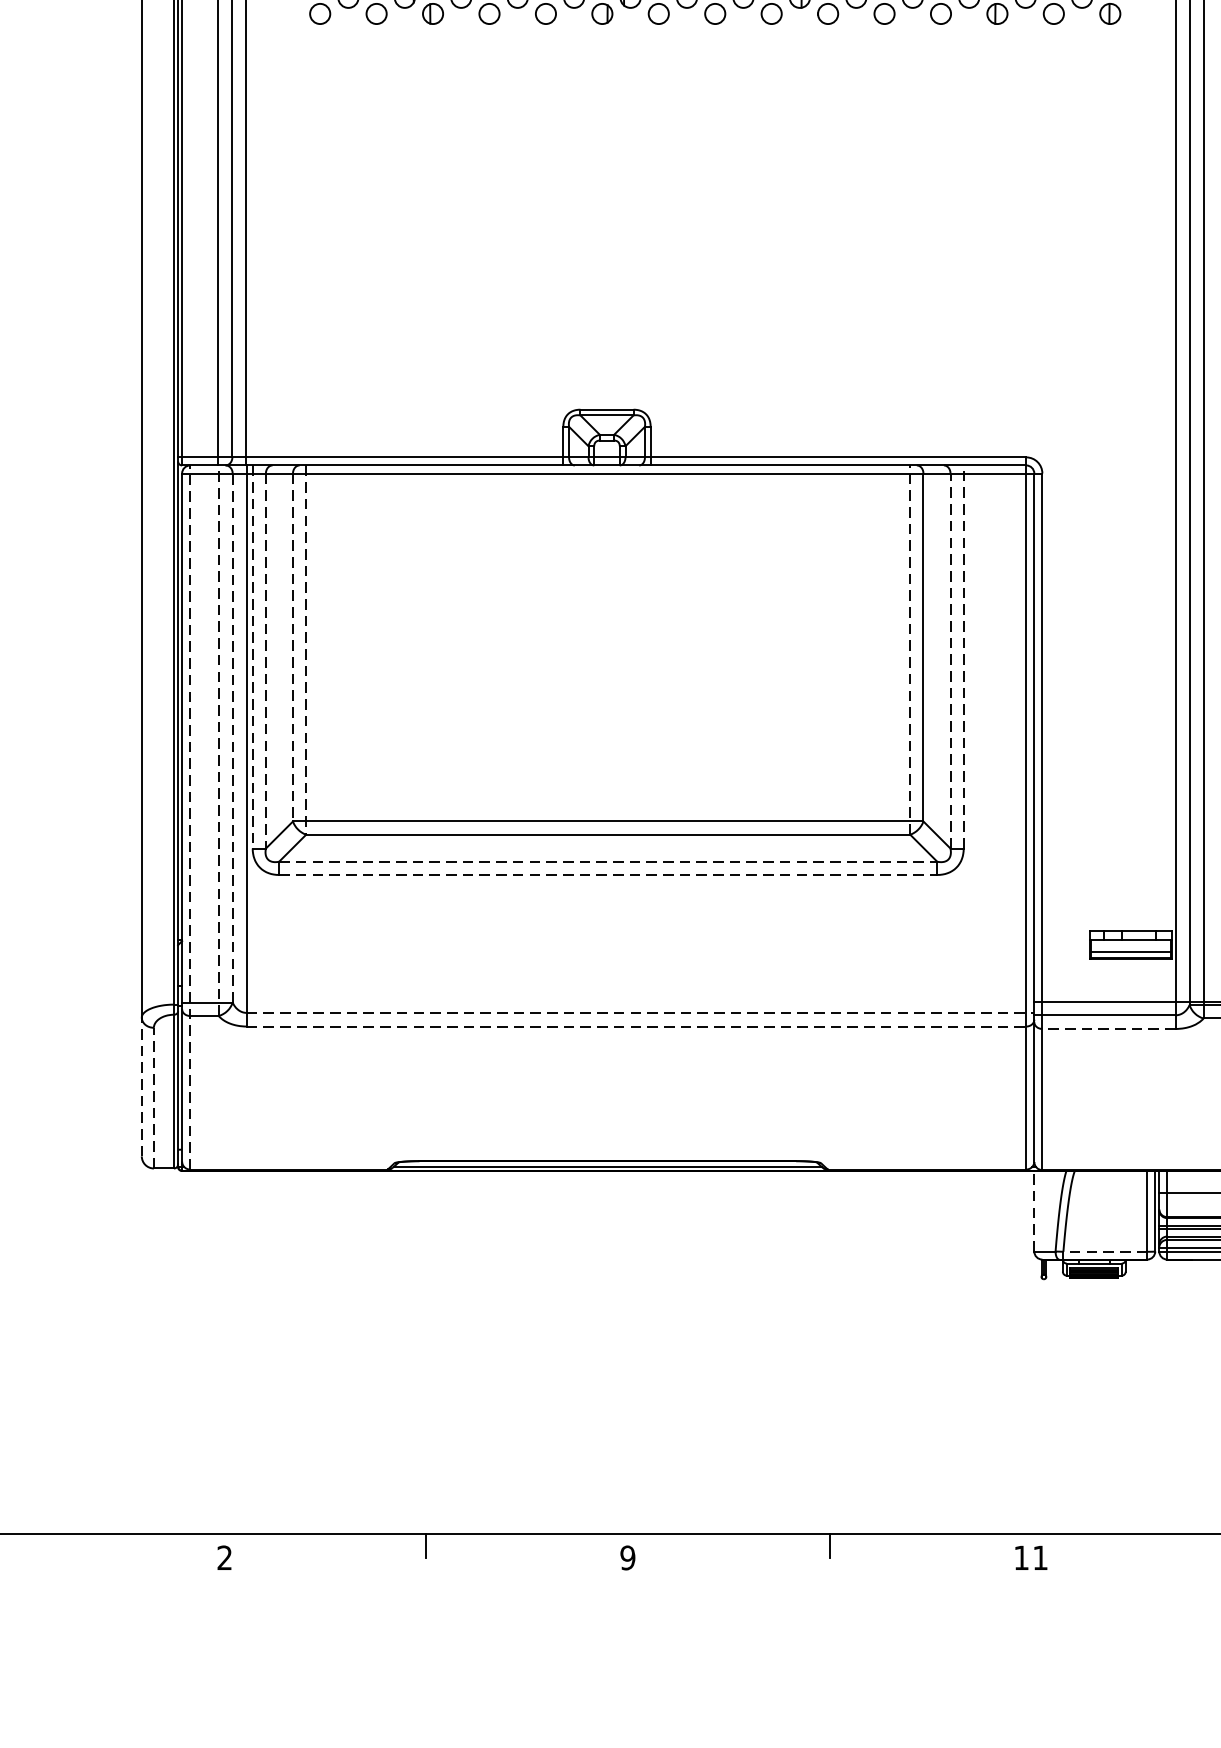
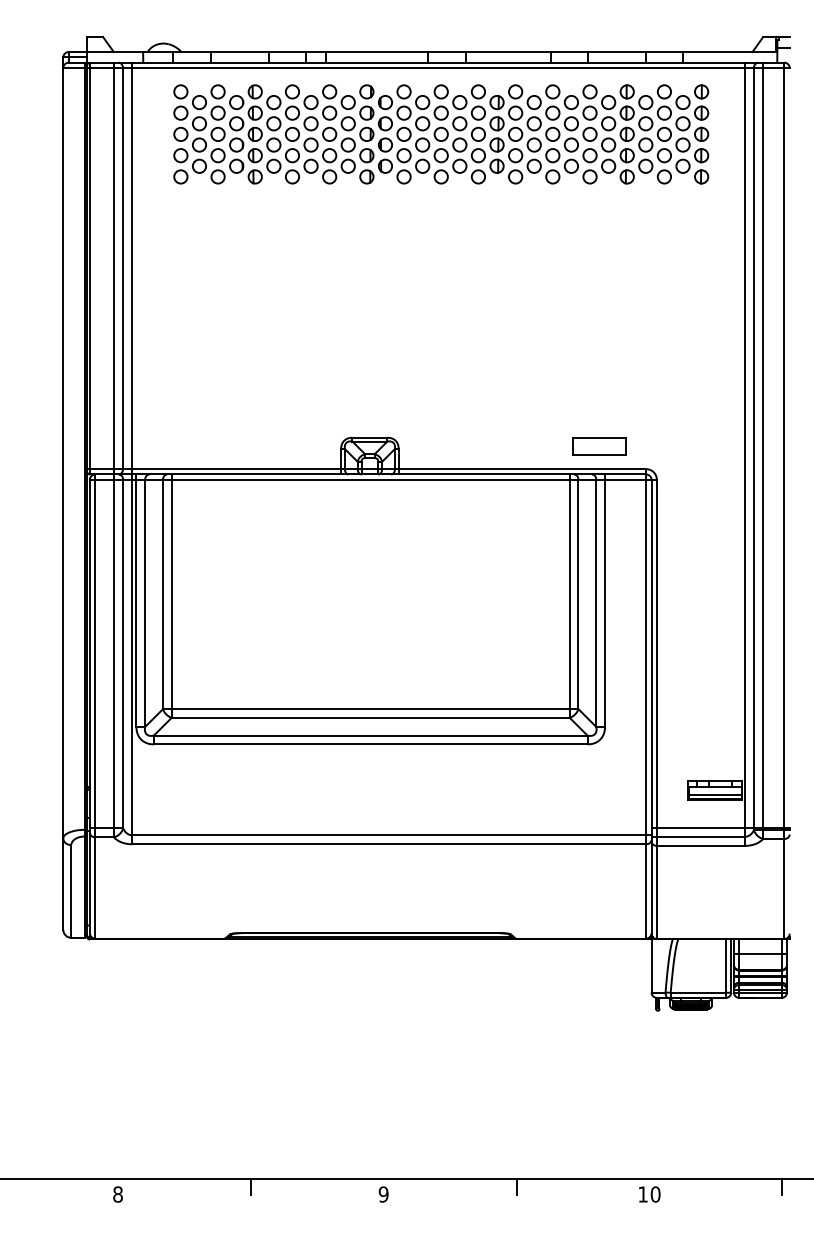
part: (955, 422) -> (599, 446), added
line: (292, 647) -> (162, 594), dashed -> solid
line: (305, 650) -> (171, 596), dashed -> solid
line: (909, 650) -> (569, 596), dashed -> solid
line: (964, 656) -> (605, 600), dashed -> solid
line: (252, 658) -> (136, 601), dashed -> solid
line: (266, 661) -> (145, 603), dashed -> solid
line: (950, 661) -> (596, 603), dashed -> solid
line: (233, 737) -> (123, 653), dashed -> solid
line: (219, 740) -> (114, 655), dashed -> solid
line: (190, 817) -> (95, 706), dashed -> solid
line: (607, 861) -> (370, 735), dashed -> solid
line: (607, 875) -> (370, 744), dashed -> solid
line: (639, 1013) -> (391, 835), dashed -> solid
line: (636, 1026) -> (389, 844), dashed -> solid
line: (1108, 1028) -> (700, 845), dashed -> solid
line: (142, 1087) -> (63, 884), dashed -> solid
line: (154, 1096) -> (71, 890), dashed -> solid
line: (1034, 1211) -> (651, 966), dashed -> solid
line: (1105, 1251) -> (698, 992), dashed -> solid
text: (223, 1557) -> (117, 1194), 2 -> 8
text: (1040, 1557) -> (655, 1194), 11 -> 10

